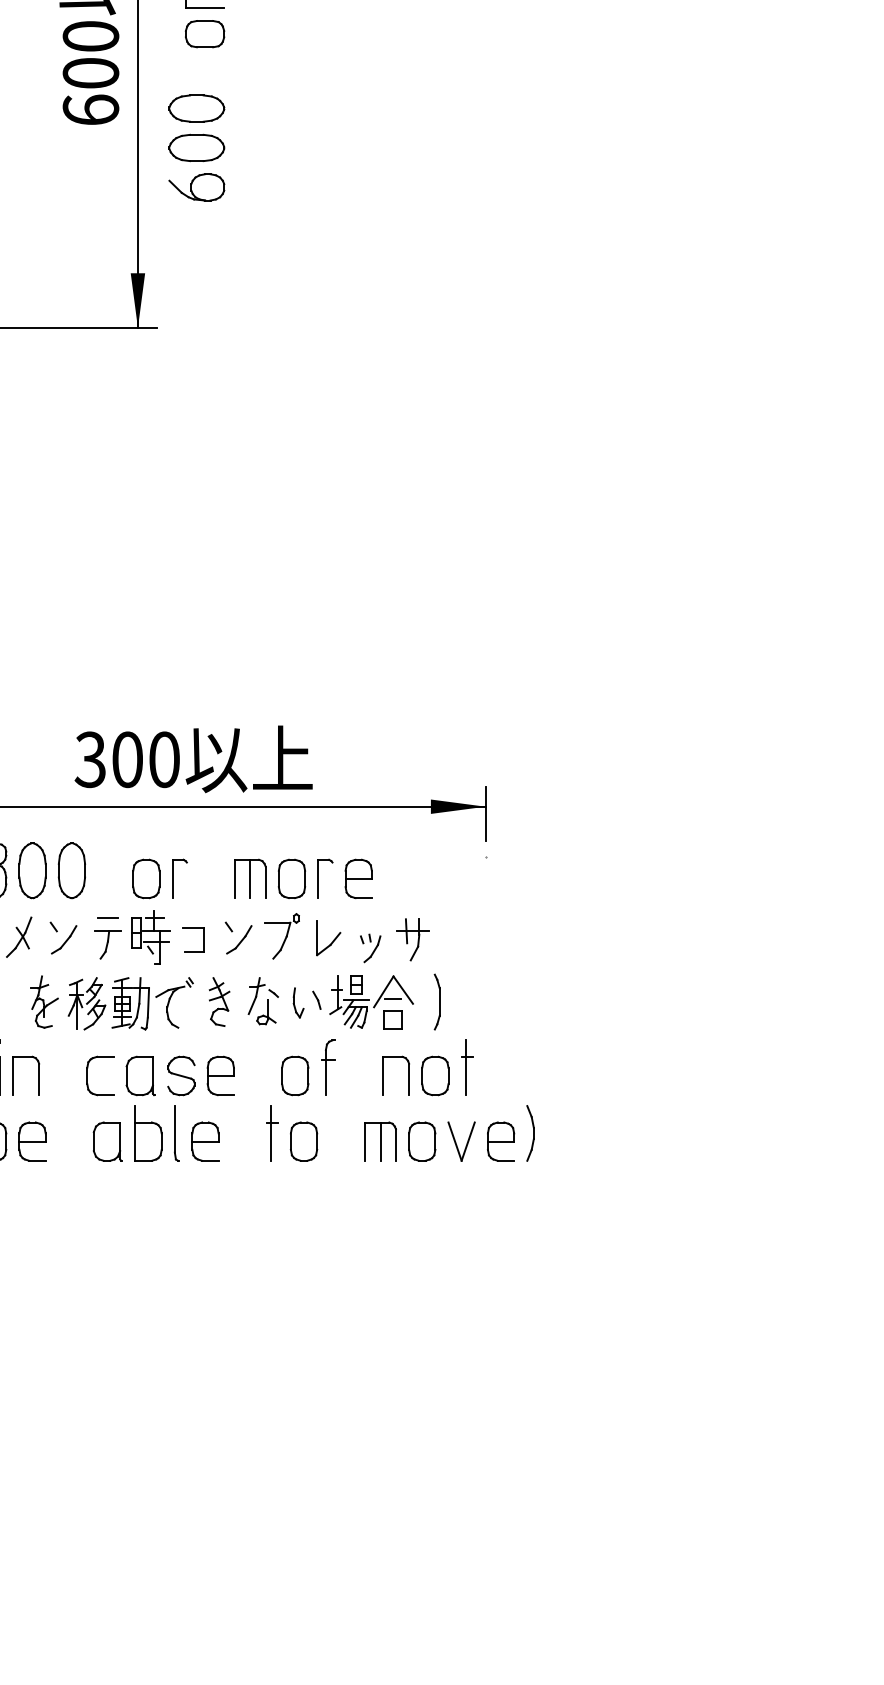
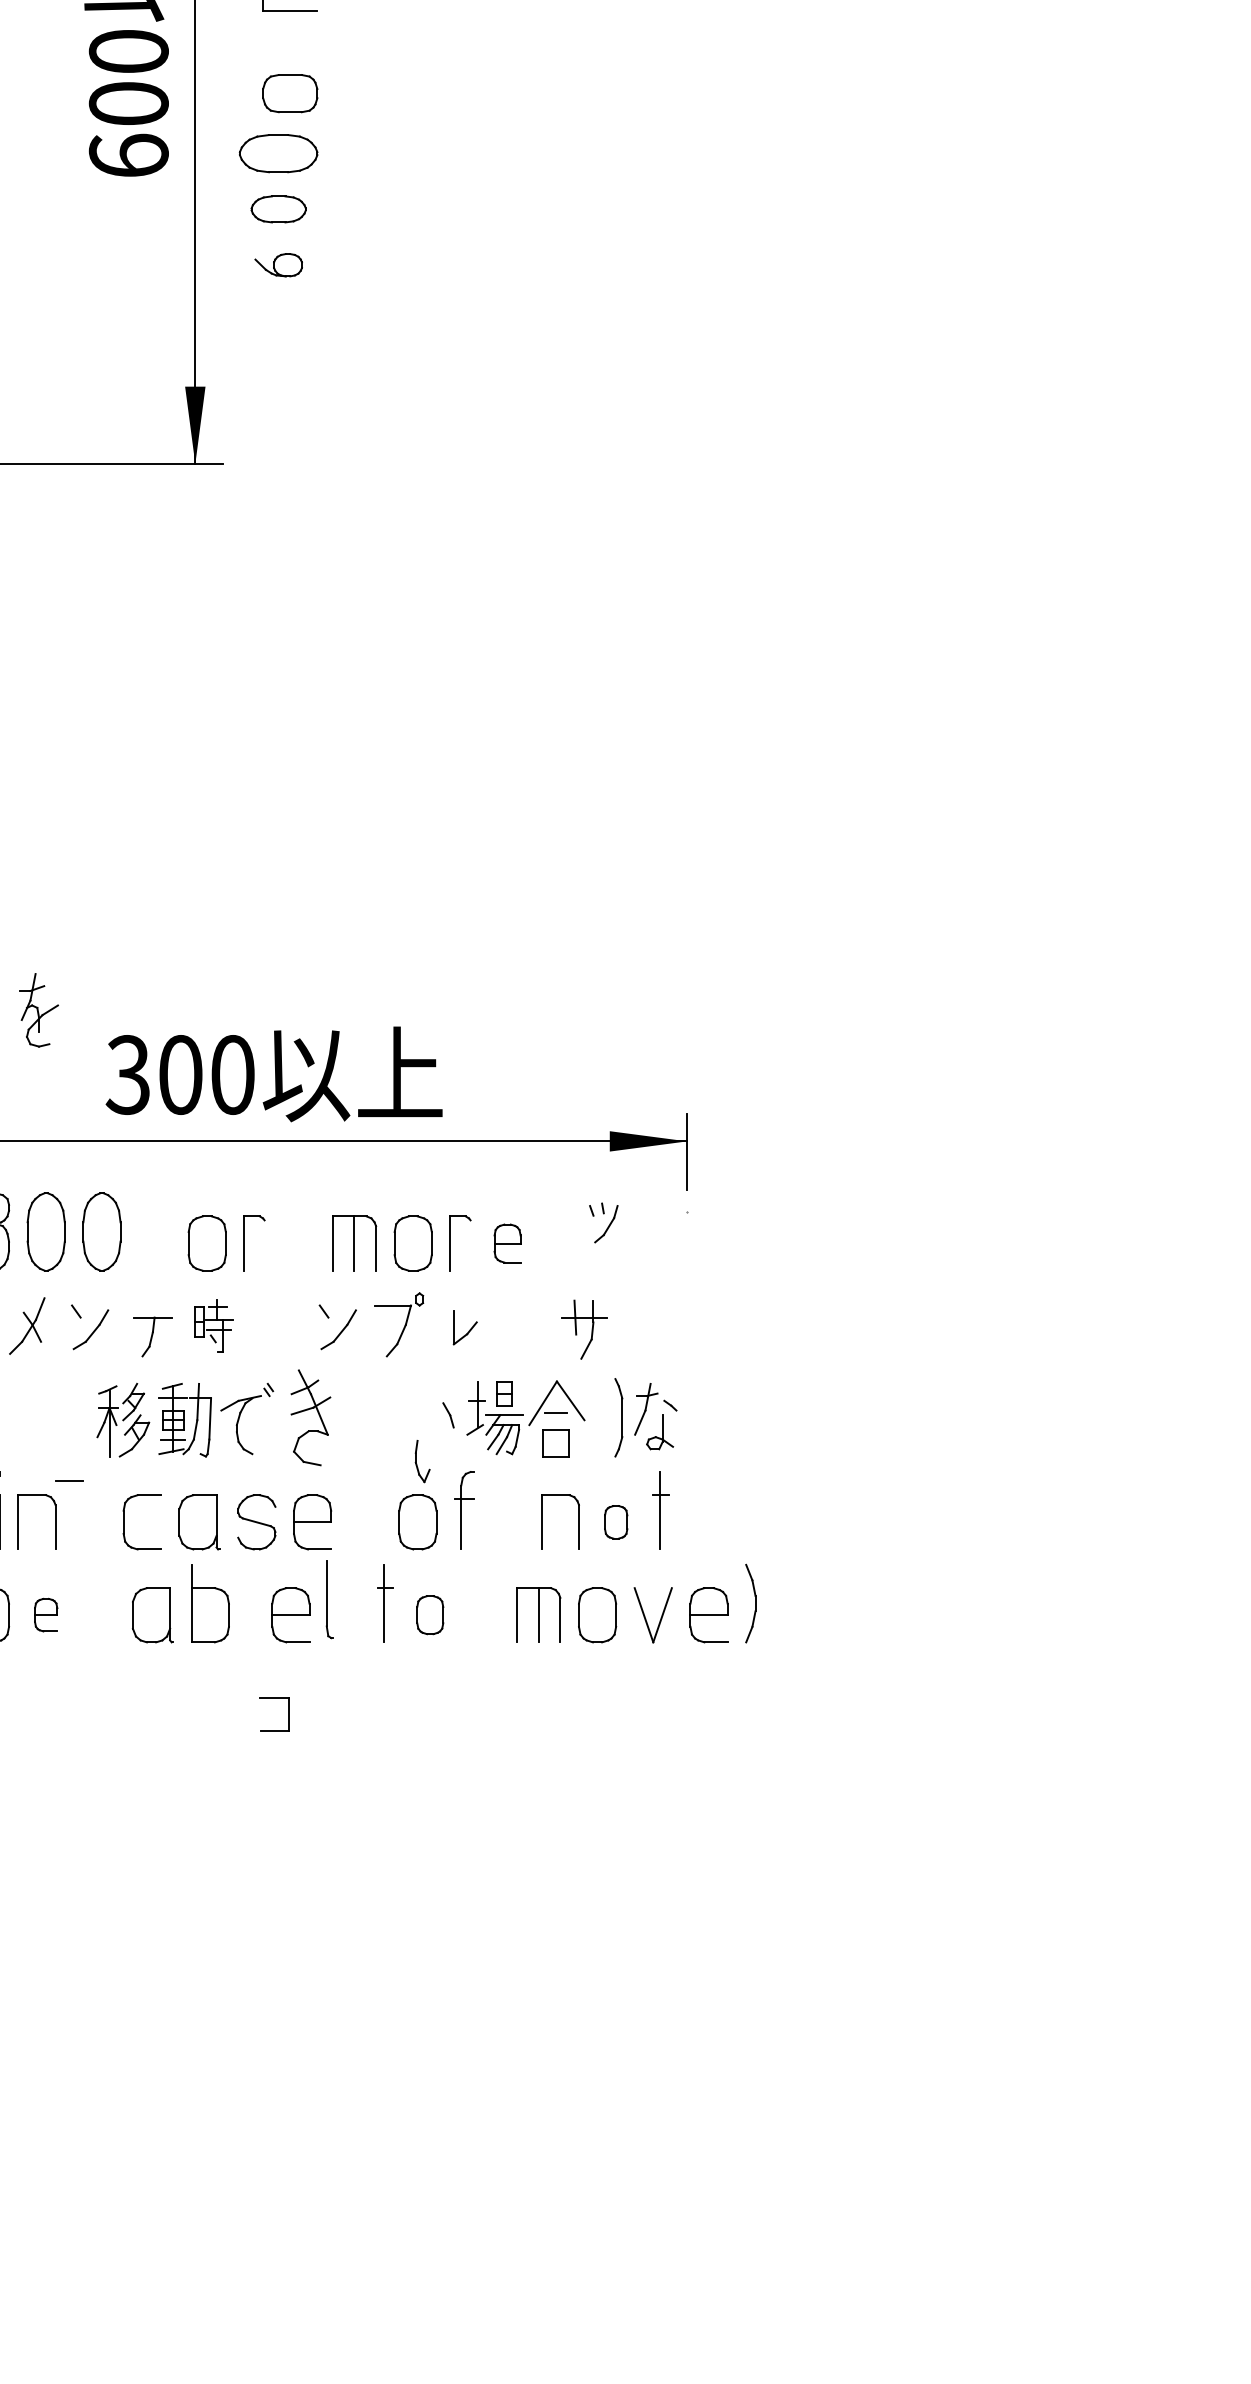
part: (204, 34) -> (289, 94), moved
part: (196, 147) -> (278, 208), size x0.7
part: (196, 187) -> (278, 265), size x0.6
part: (358, 878) -> (507, 1242), size x0.7
line: (107, 917) -> (68, 1480), moved
part: (150, 937) -> (213, 1326), size x0.7
part: (328, 938) -> (464, 1327), size x0.7
part: (203, 939) -> (288, 1714), moved
part: (370, 948) -> (603, 1223), moved
part: (44, 1001) -> (39, 1009), moved
part: (219, 1001) -> (310, 1416), size x1.4
part: (262, 1001) -> (654, 1416), moved
part: (298, 1002) -> (422, 1460), moved
part: (435, 1075) -> (616, 1521), size x0.6
part: (176, 1133) -> (329, 1599), moved
part: (32, 1141) -> (46, 1615), size x0.6
part: (303, 1141) -> (429, 1615), size x0.7

